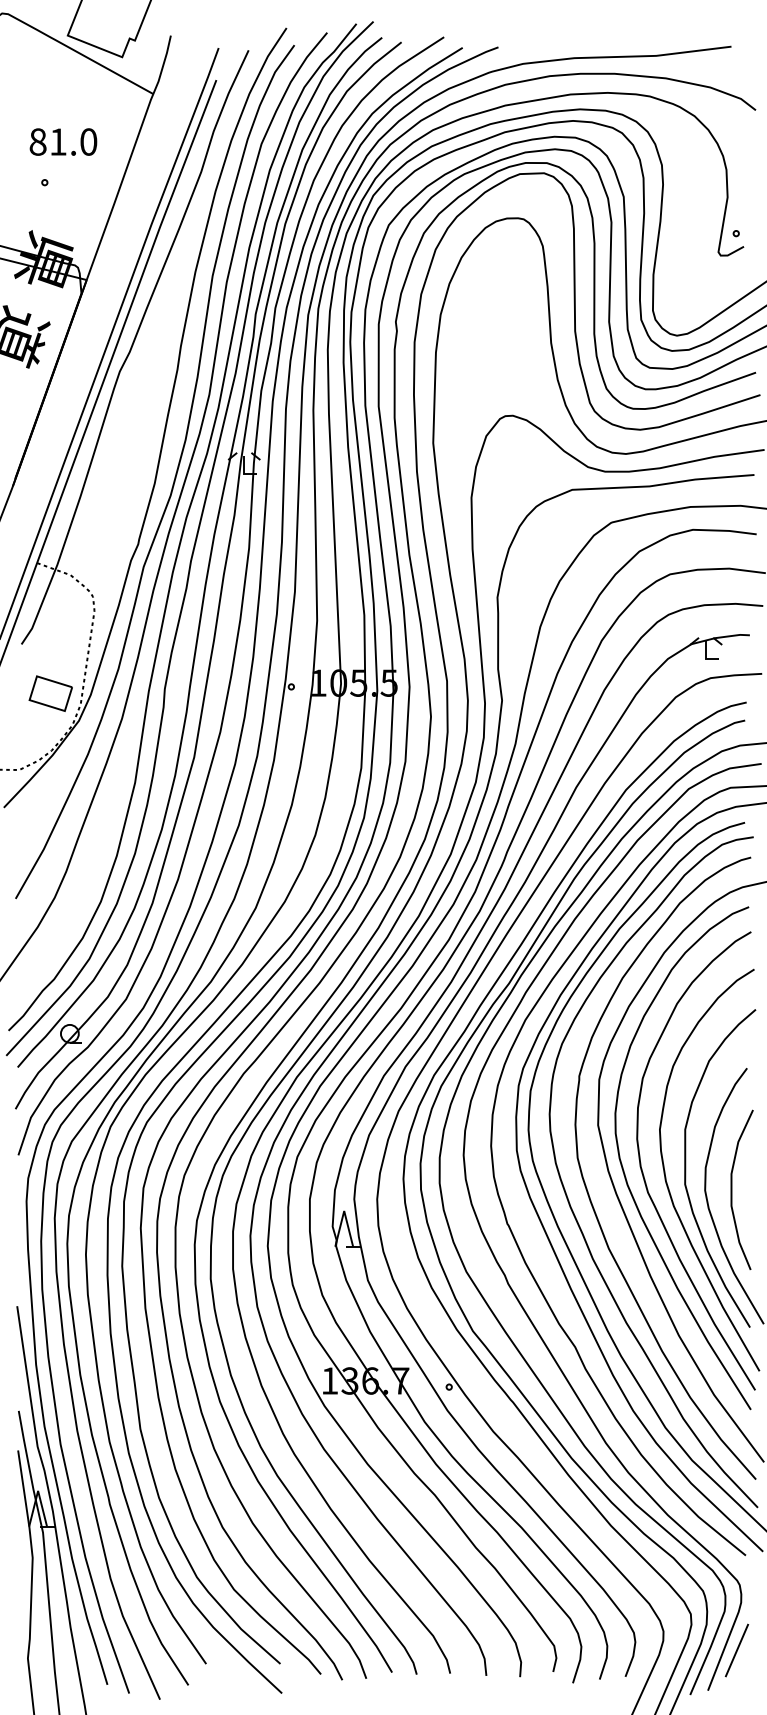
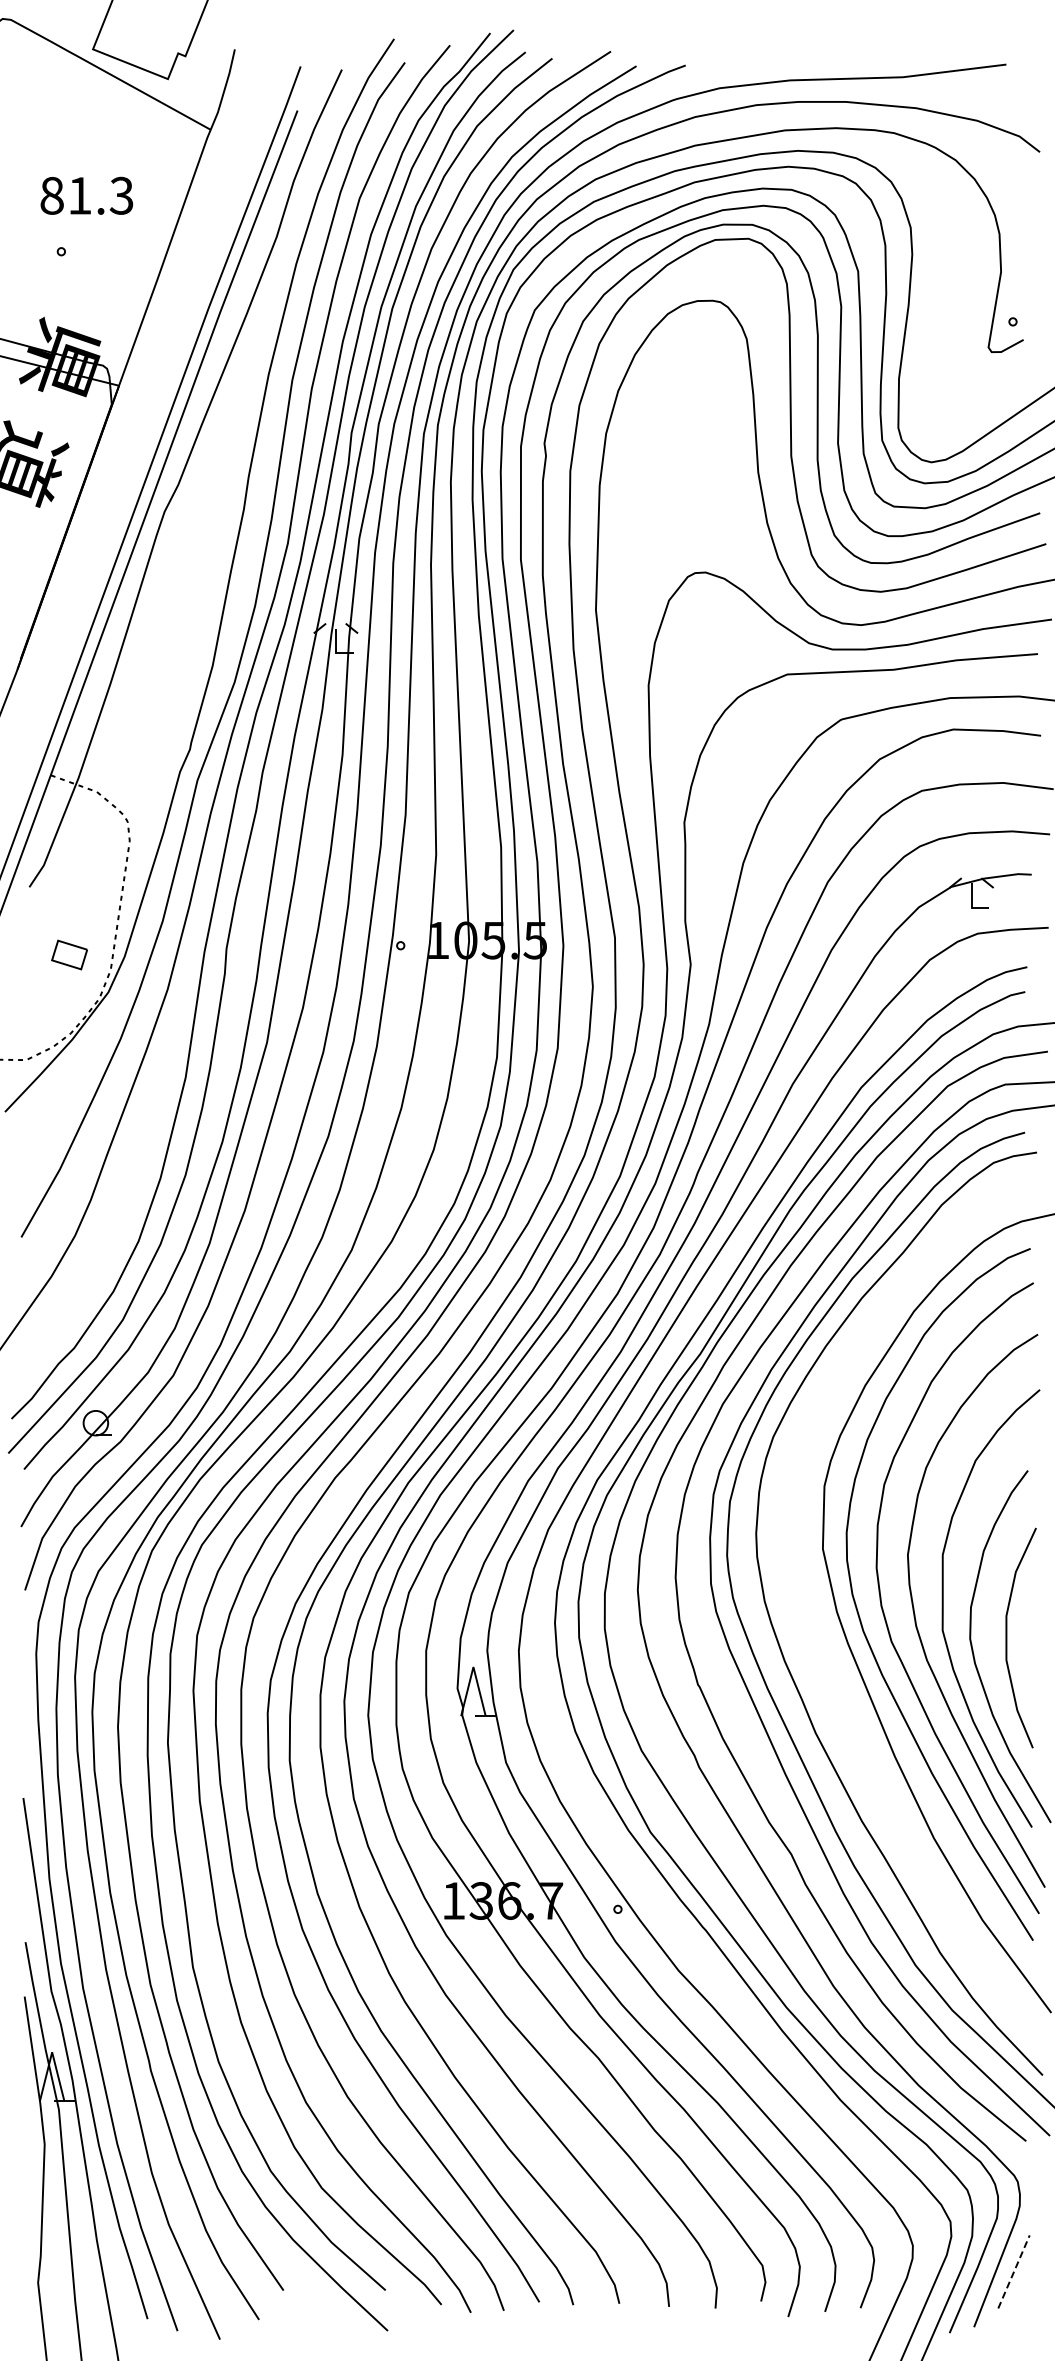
text: (88, 141) -> (121, 195), 81.0 -> 81.3
part: (50, 693) -> (69, 954), size x0.6
curve: (589, 1193) -> (810, 1643), removed
line: (736, 1650) -> (1013, 2271), solid -> dashed

